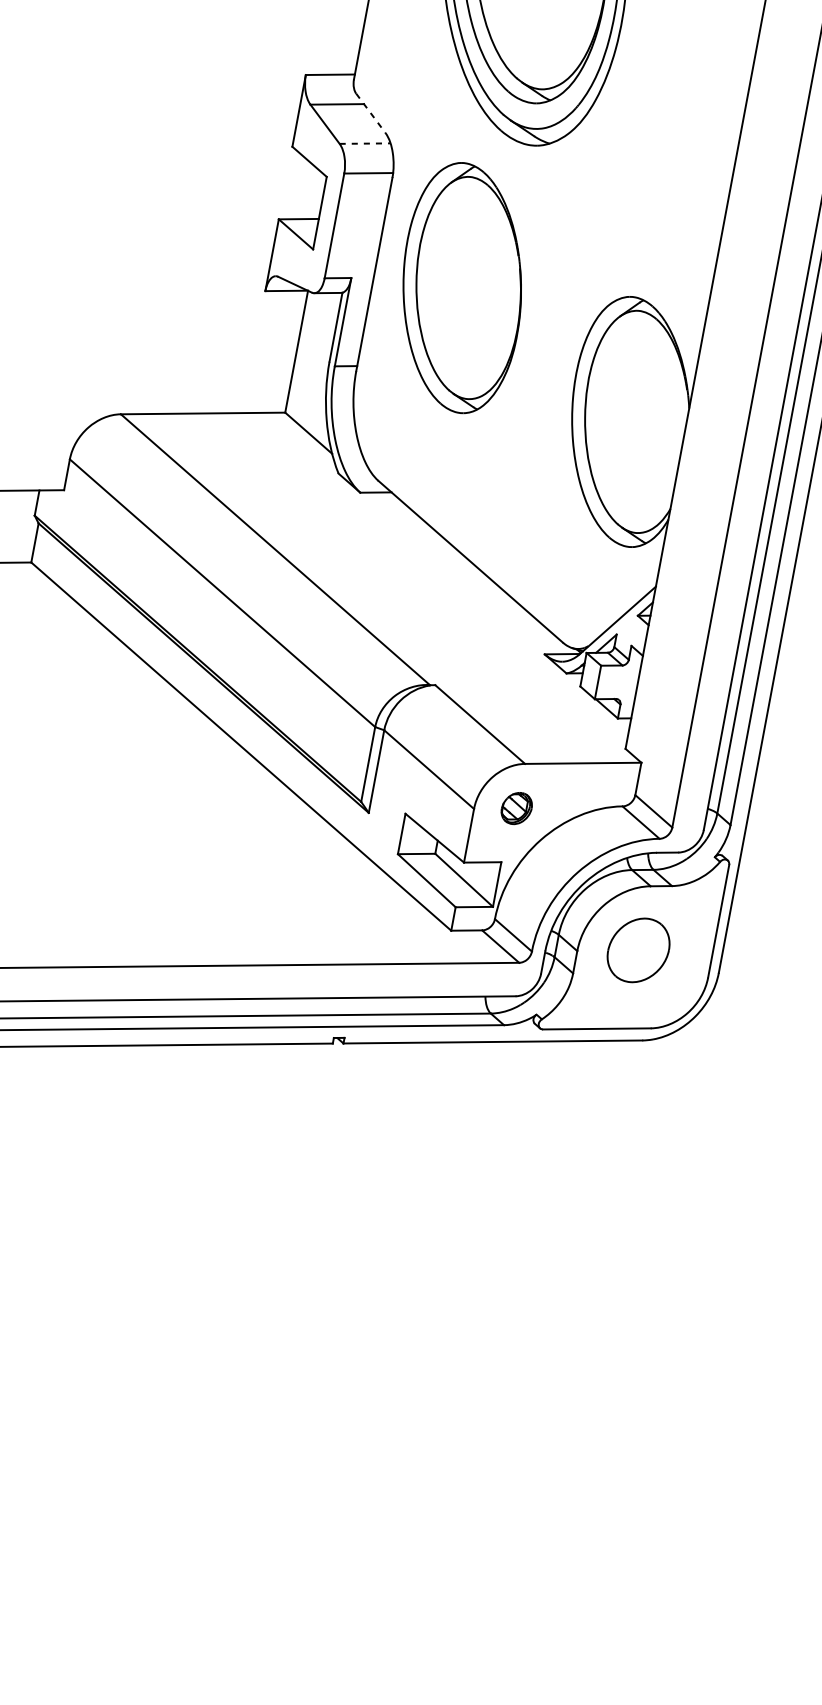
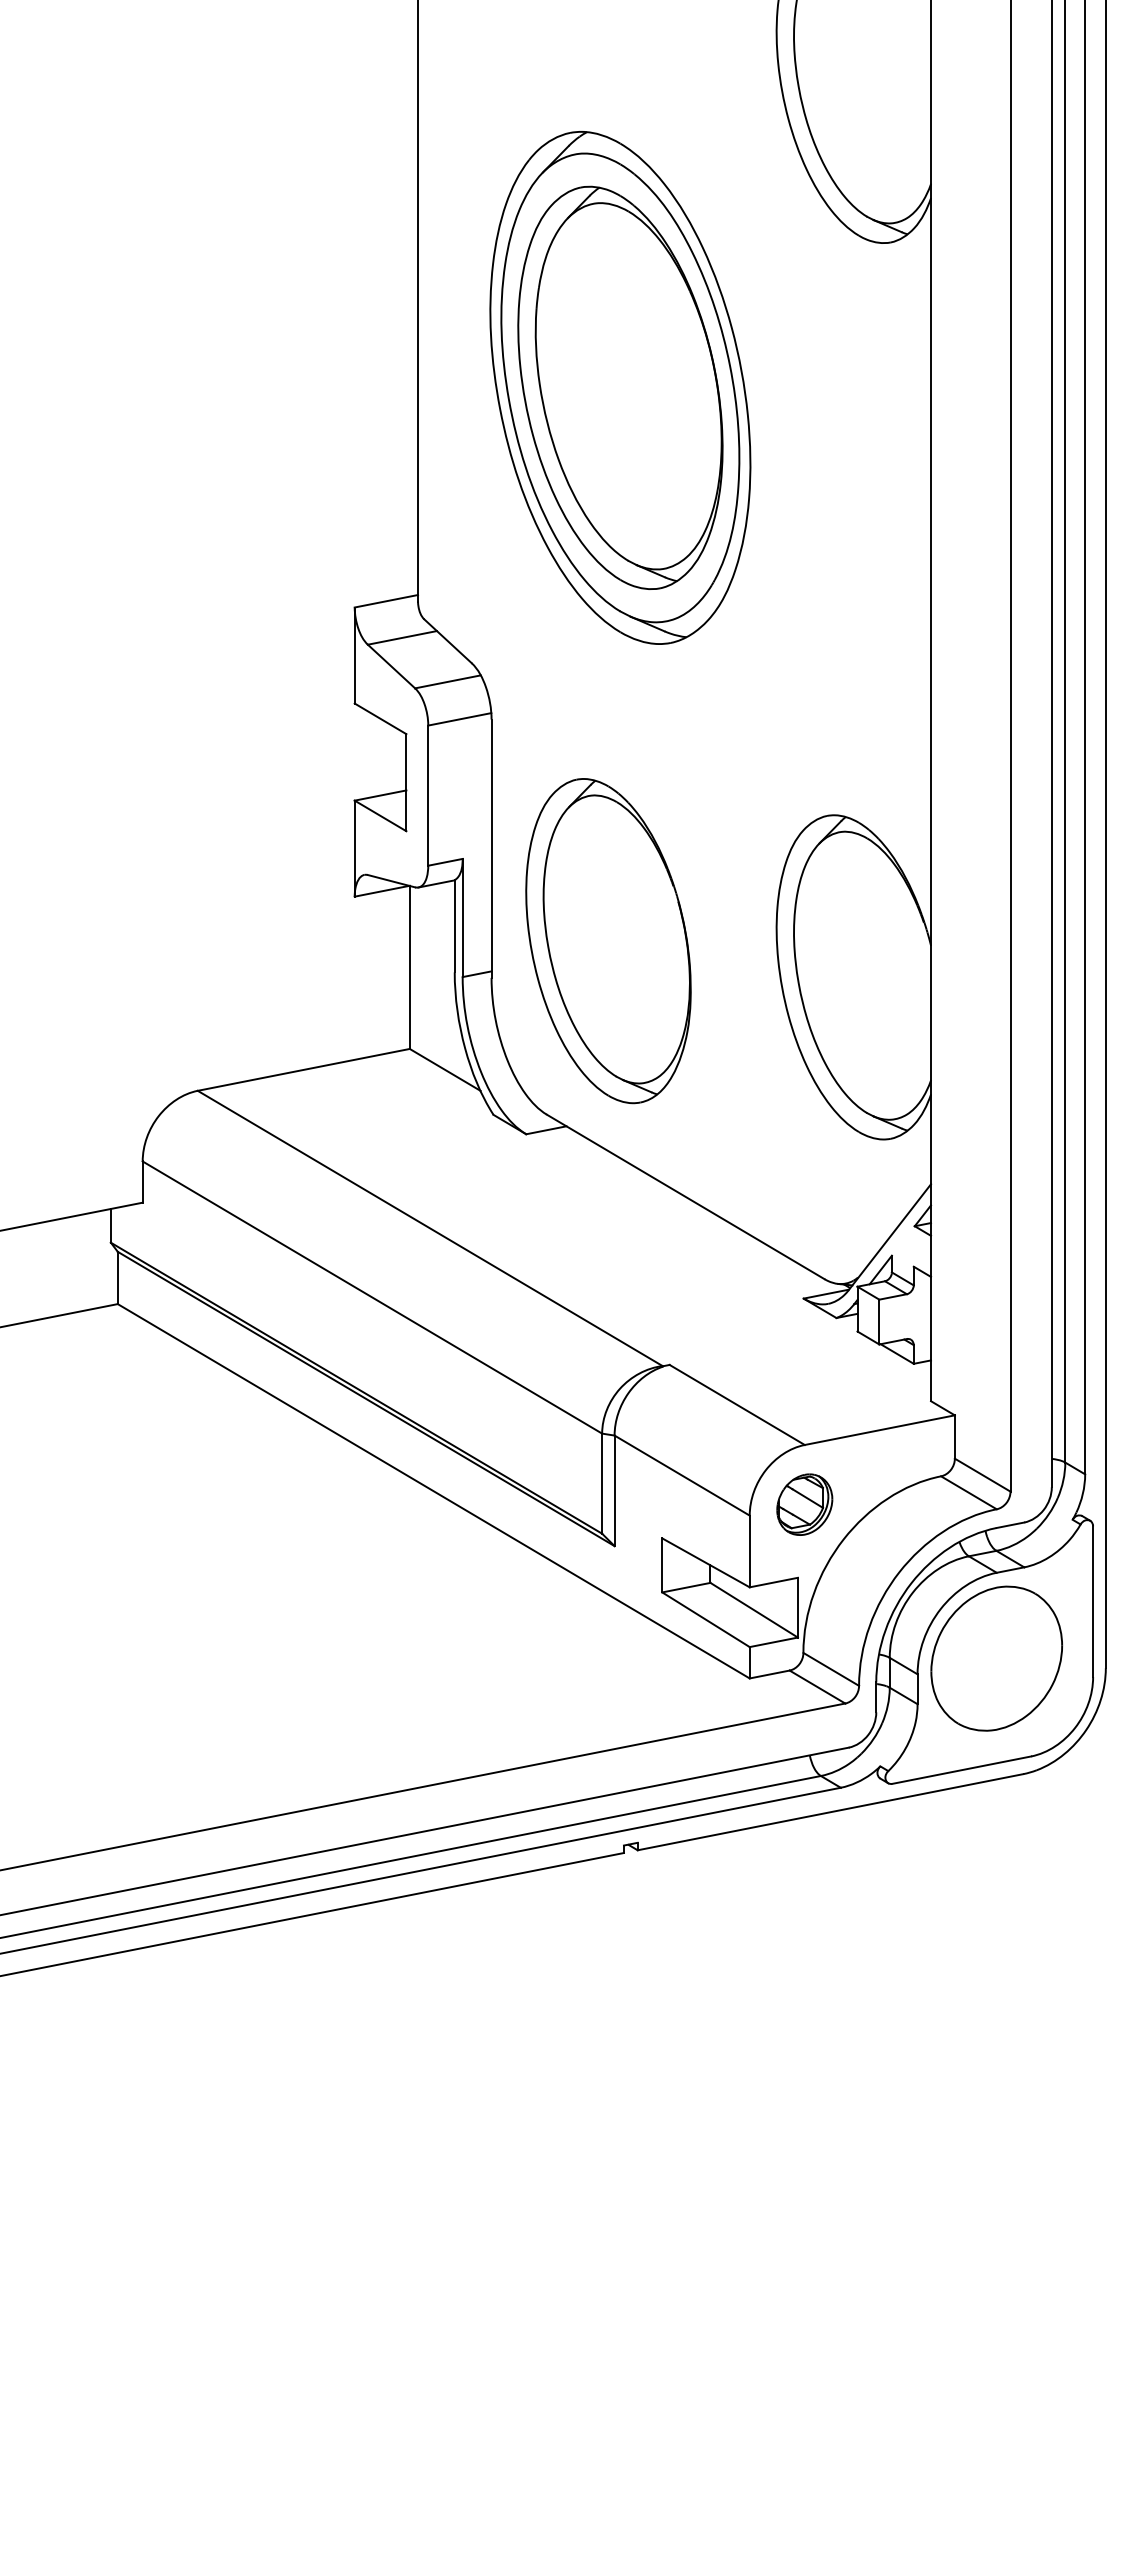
line: (371, 113) -> (448, 641), dashed -> solid
line: (365, 143) -> (448, 681), dashed -> solid
part: (462, 288) -> (608, 941), moved
part: (516, 808) -> (804, 1504), size x1.43
part: (638, 950) -> (996, 1658), size x1.67

